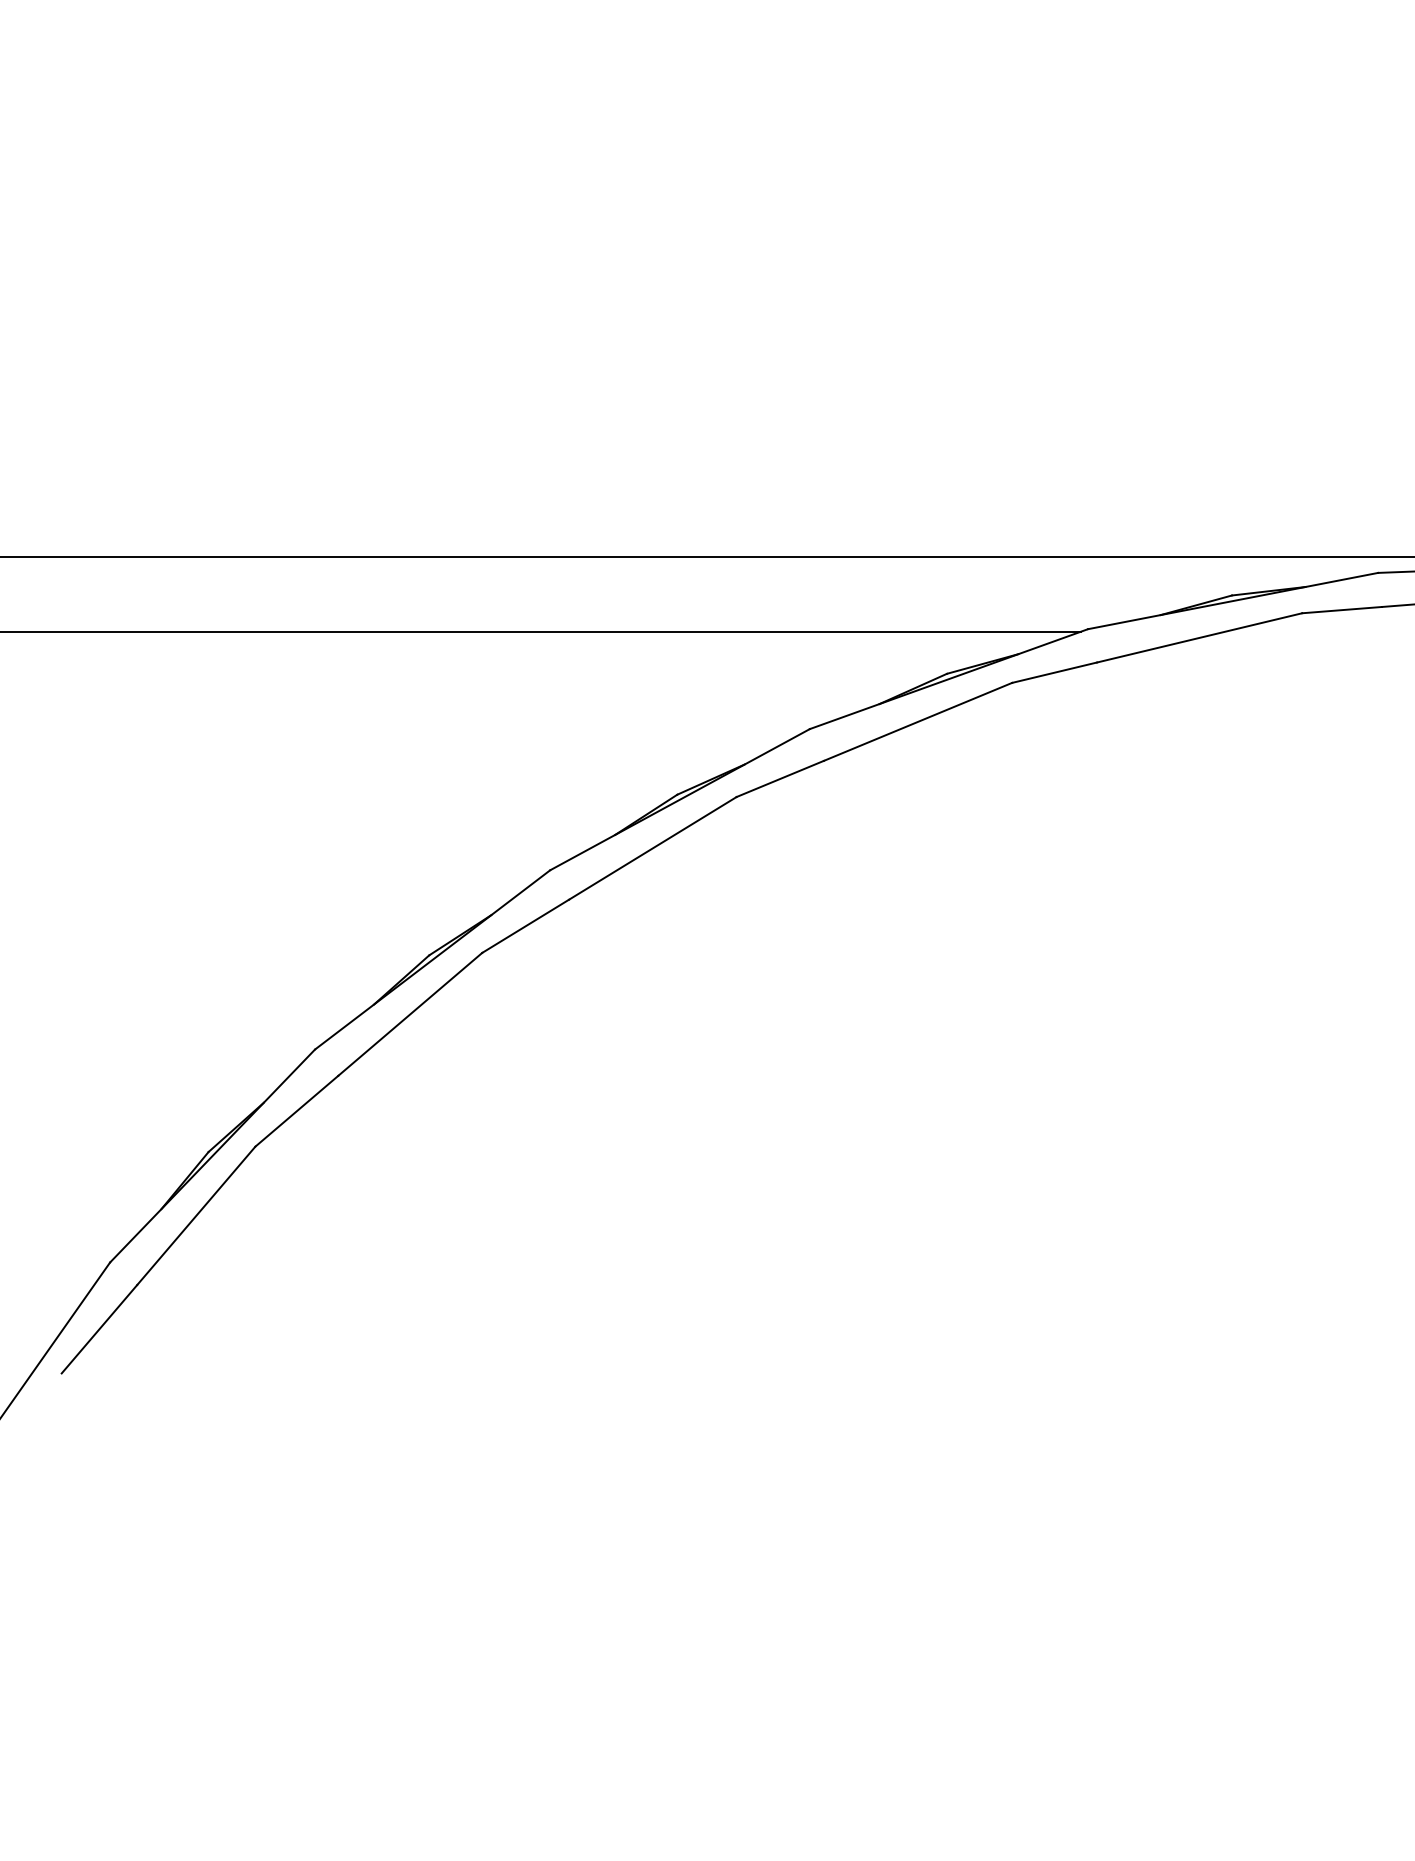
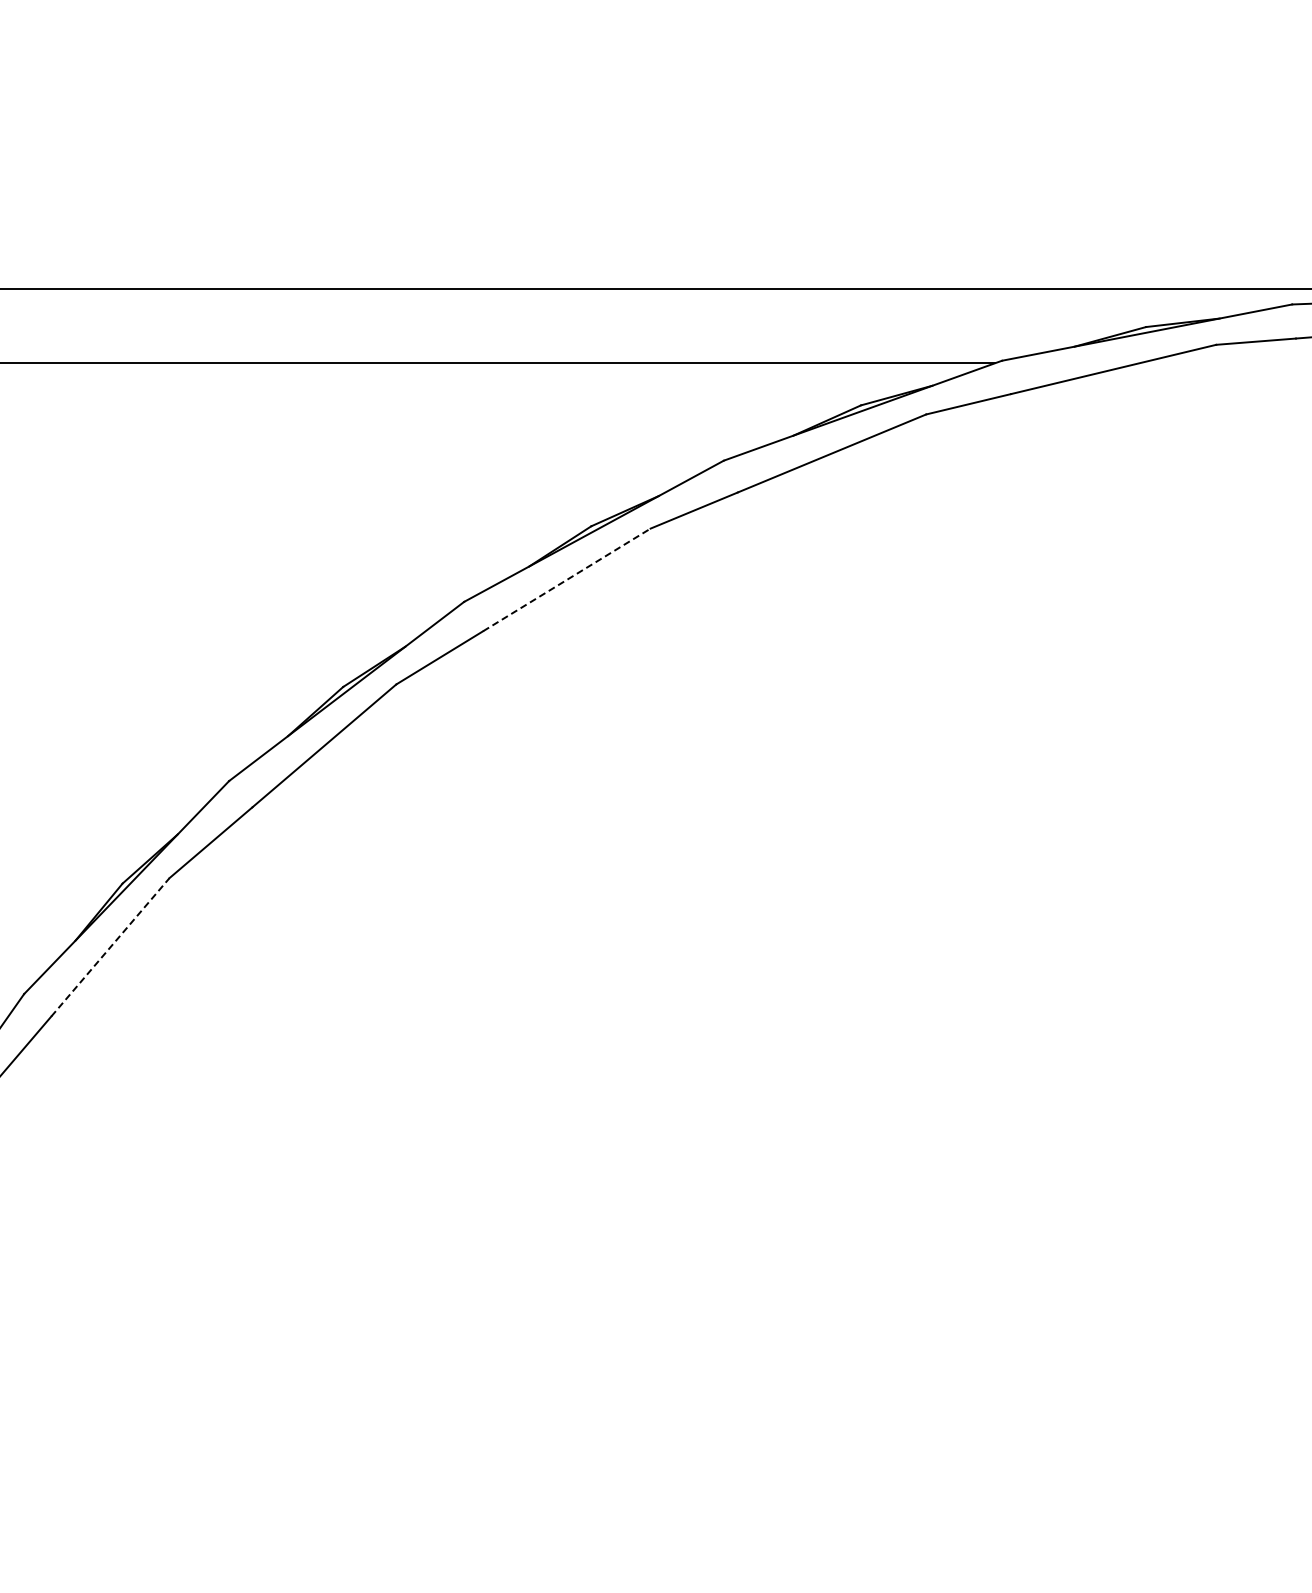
line: (653, 848) -> (567, 580), solid -> dashed
line: (196, 1215) -> (110, 947), solid -> dashed

